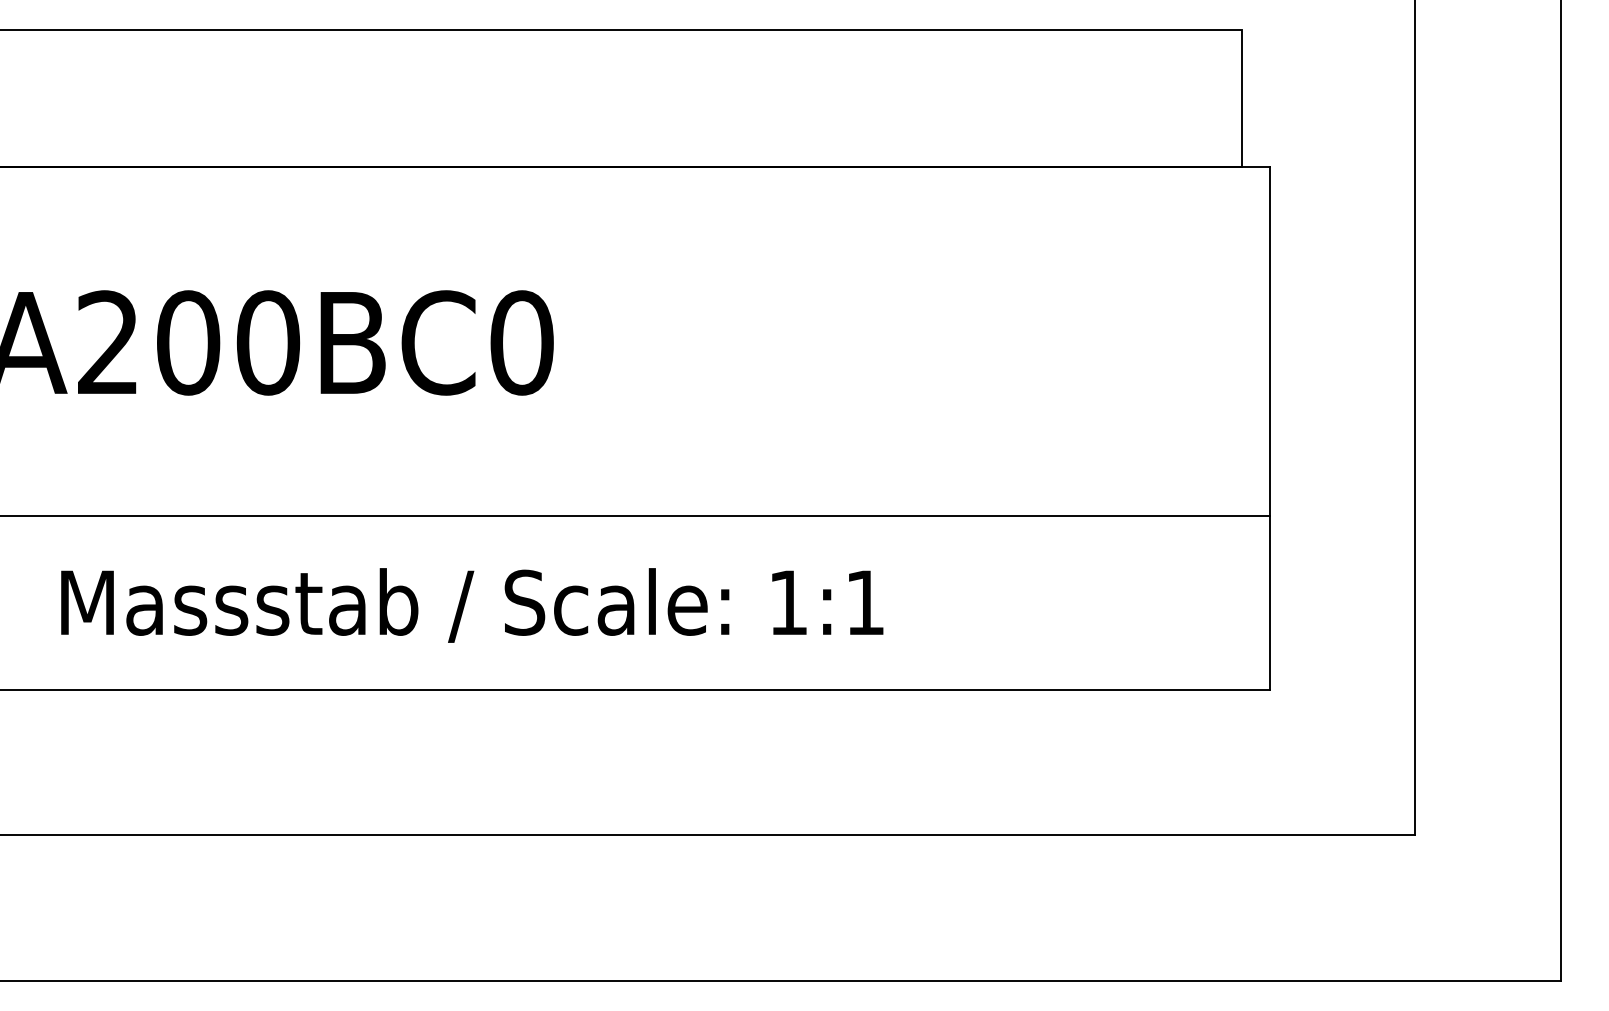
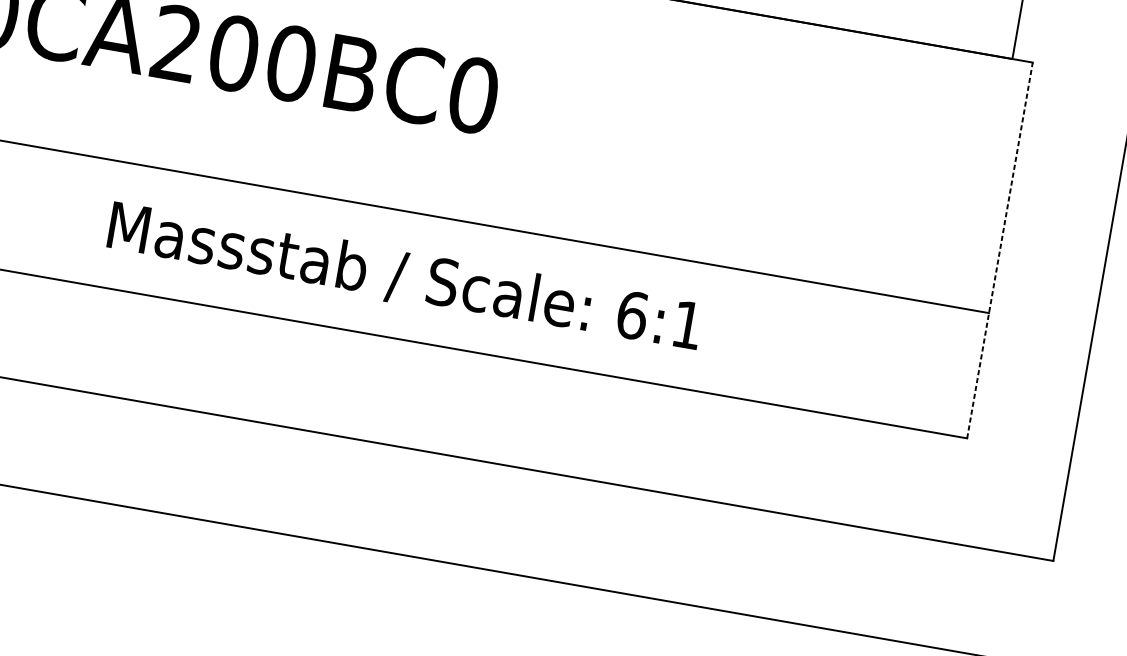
line: (1269, 428) -> (999, 250), solid -> dashed
text: (788, 602) -> (632, 315), 1:1 -> 6:1

